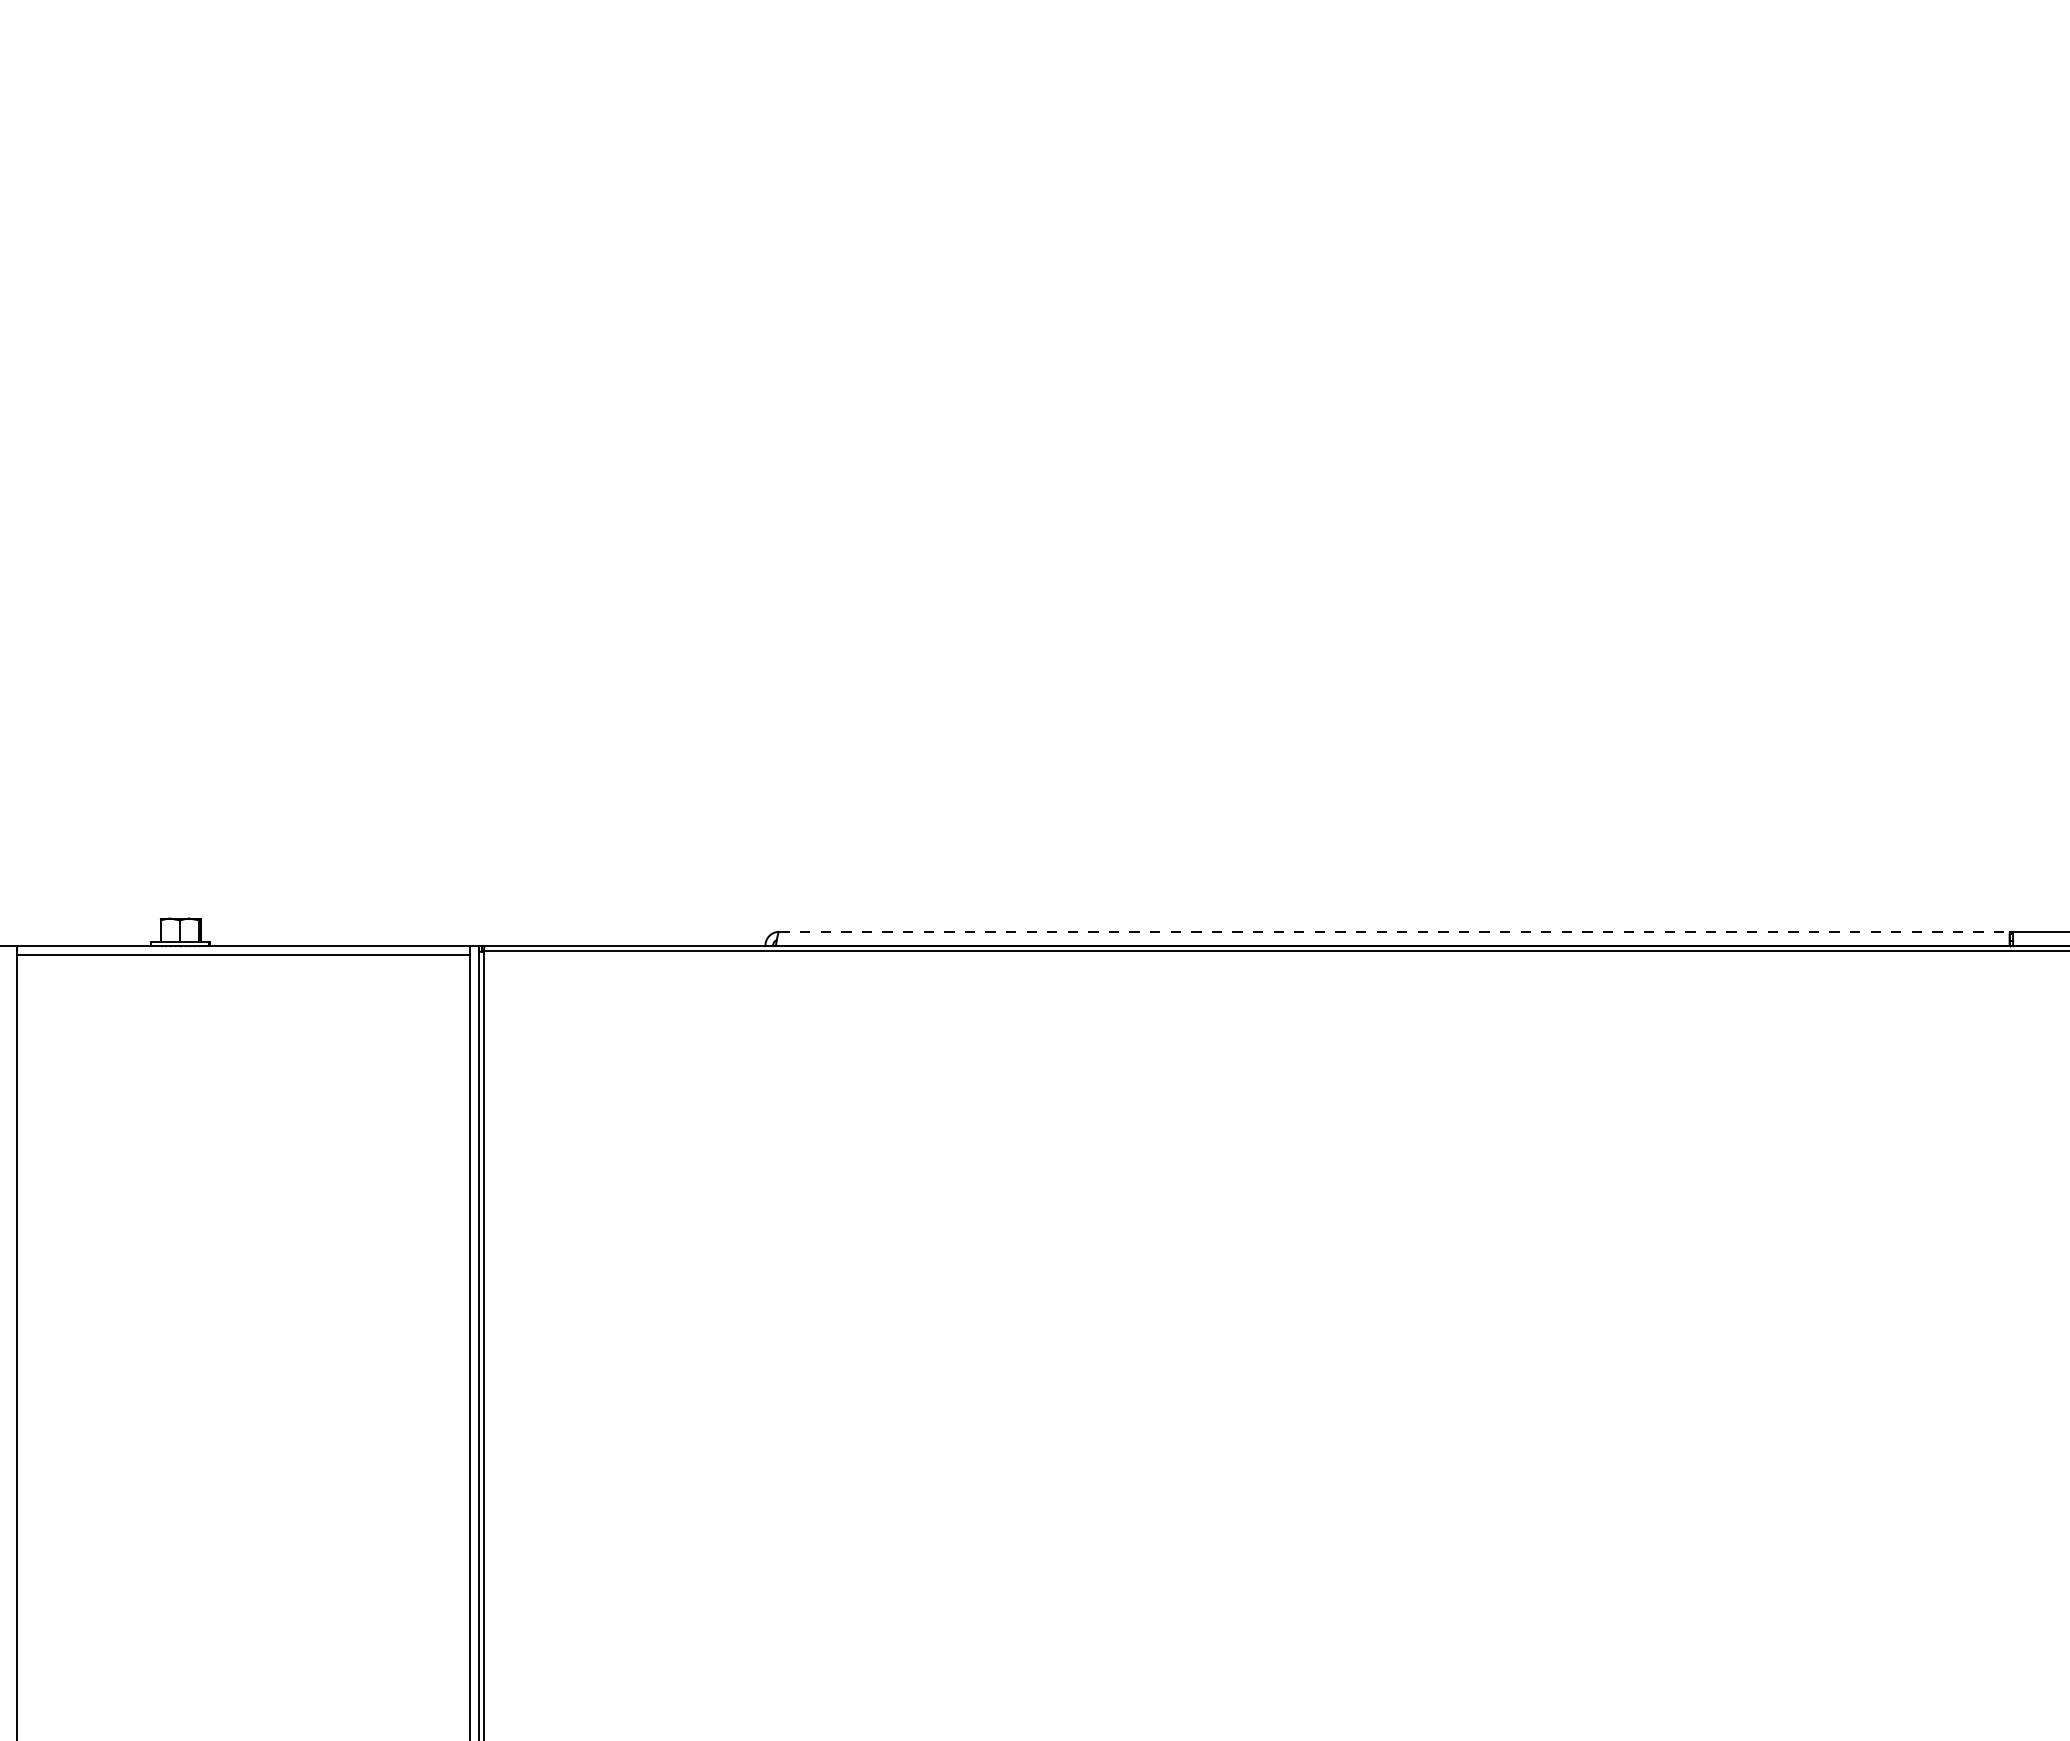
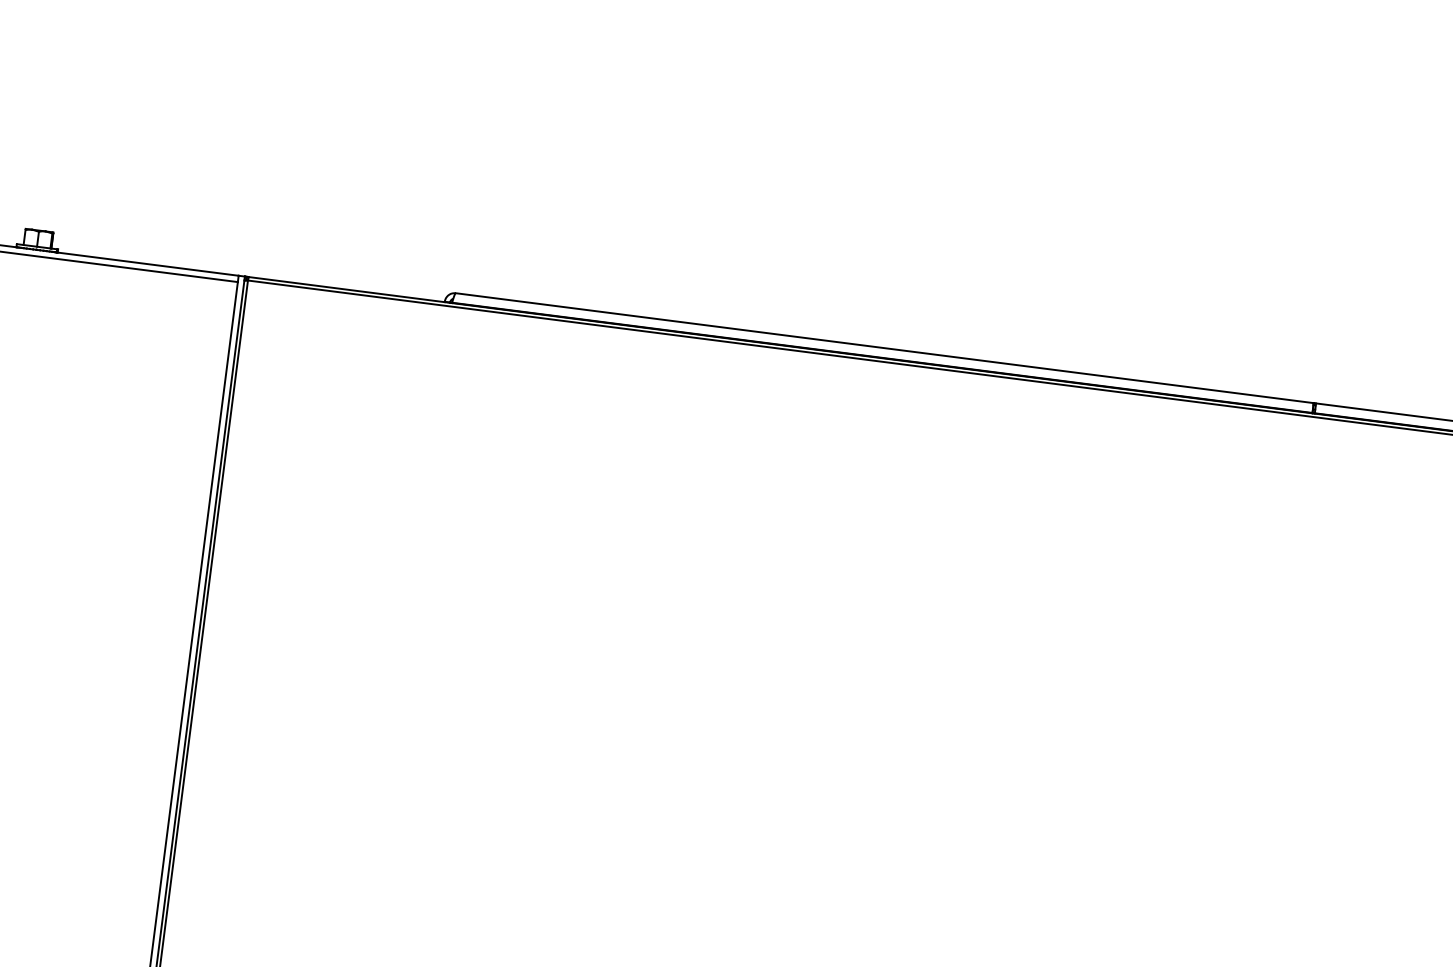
line: (1395, 931) -> (885, 348), dashed -> solid

